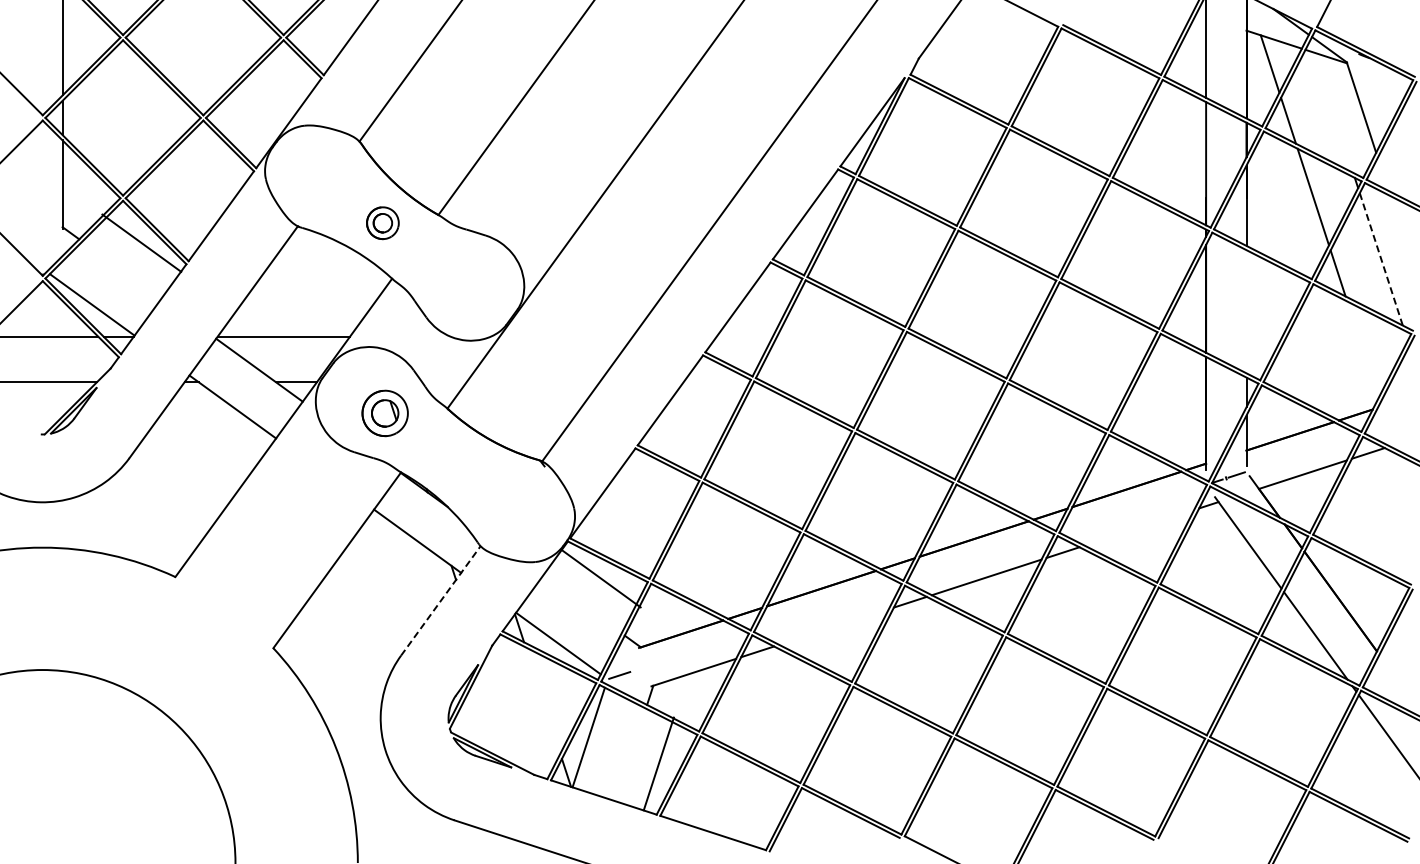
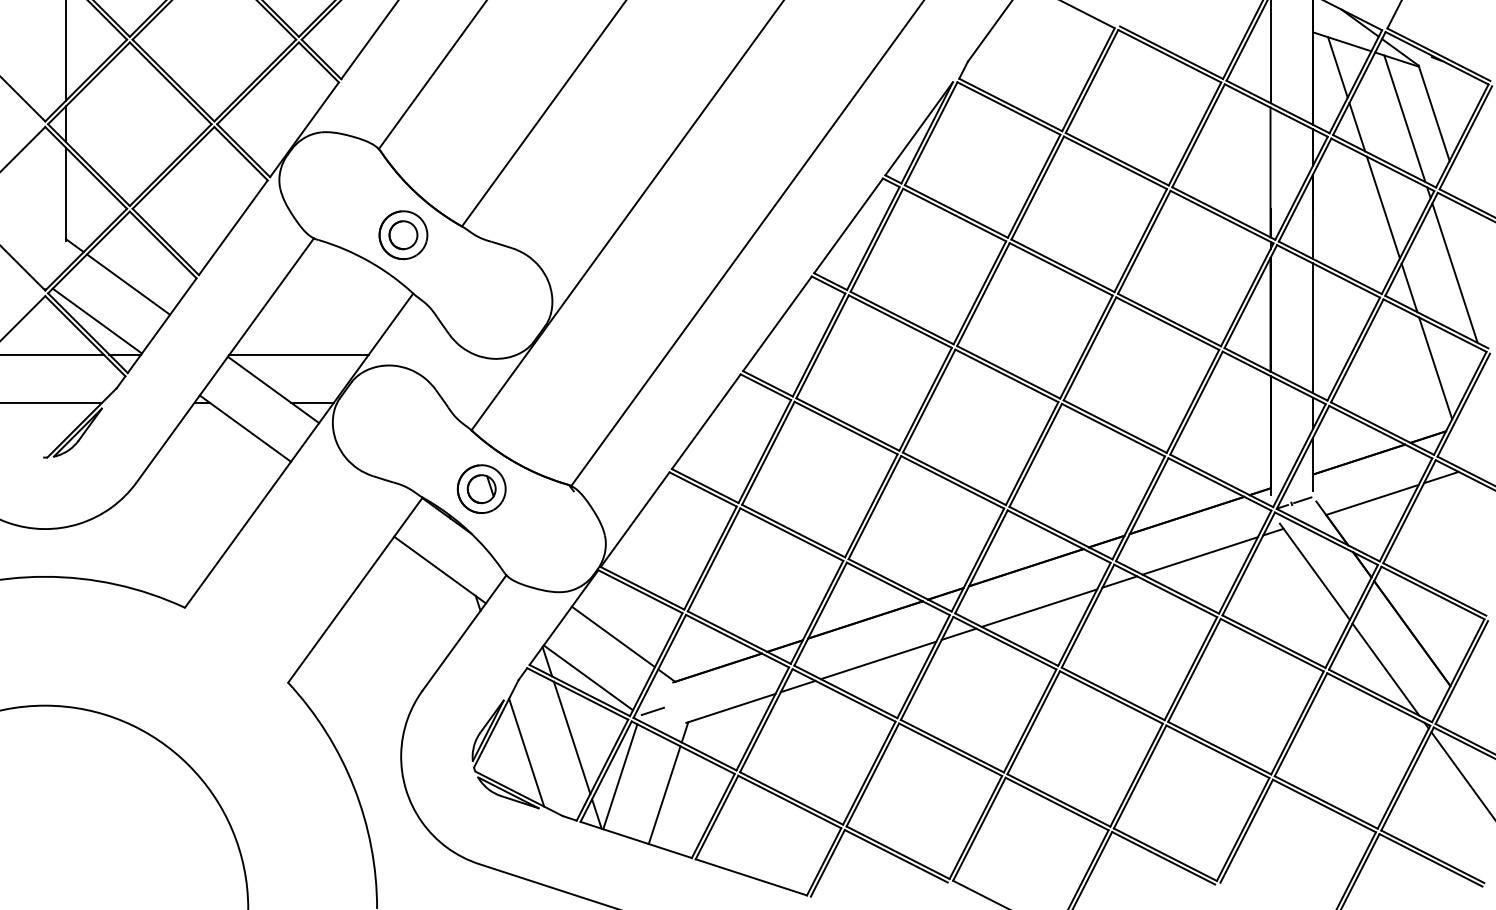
line: (1333, 112) -> (1404, 118), added
part: (382, 222) -> (403, 234), size x1.43
line: (141, 242) -> (128, 283), moved
line: (1381, 259) -> (1455, 273), dashed -> solid
line: (1246, 311) -> (1313, 328), added
line: (1362, 349) -> (1435, 368), added
part: (384, 413) -> (481, 489), moved
line: (1139, 527) -> (1200, 555), added
line: (600, 578) -> (612, 636), moved
line: (440, 600) -> (464, 632), dashed -> solid
line: (833, 626) -> (878, 659), added
line: (542, 700) -> (571, 737), added
line: (499, 714) -> (526, 752), added
line: (658, 763) -> (664, 794), moved

